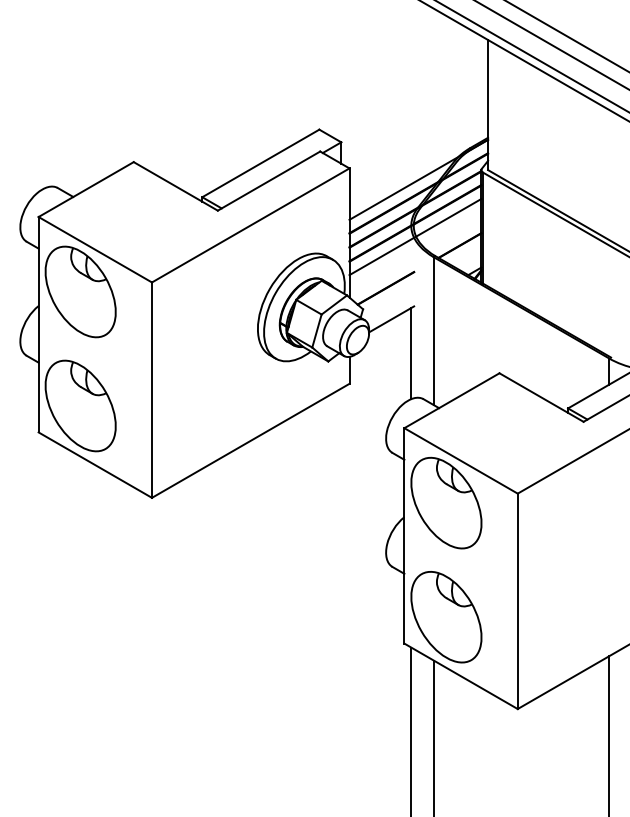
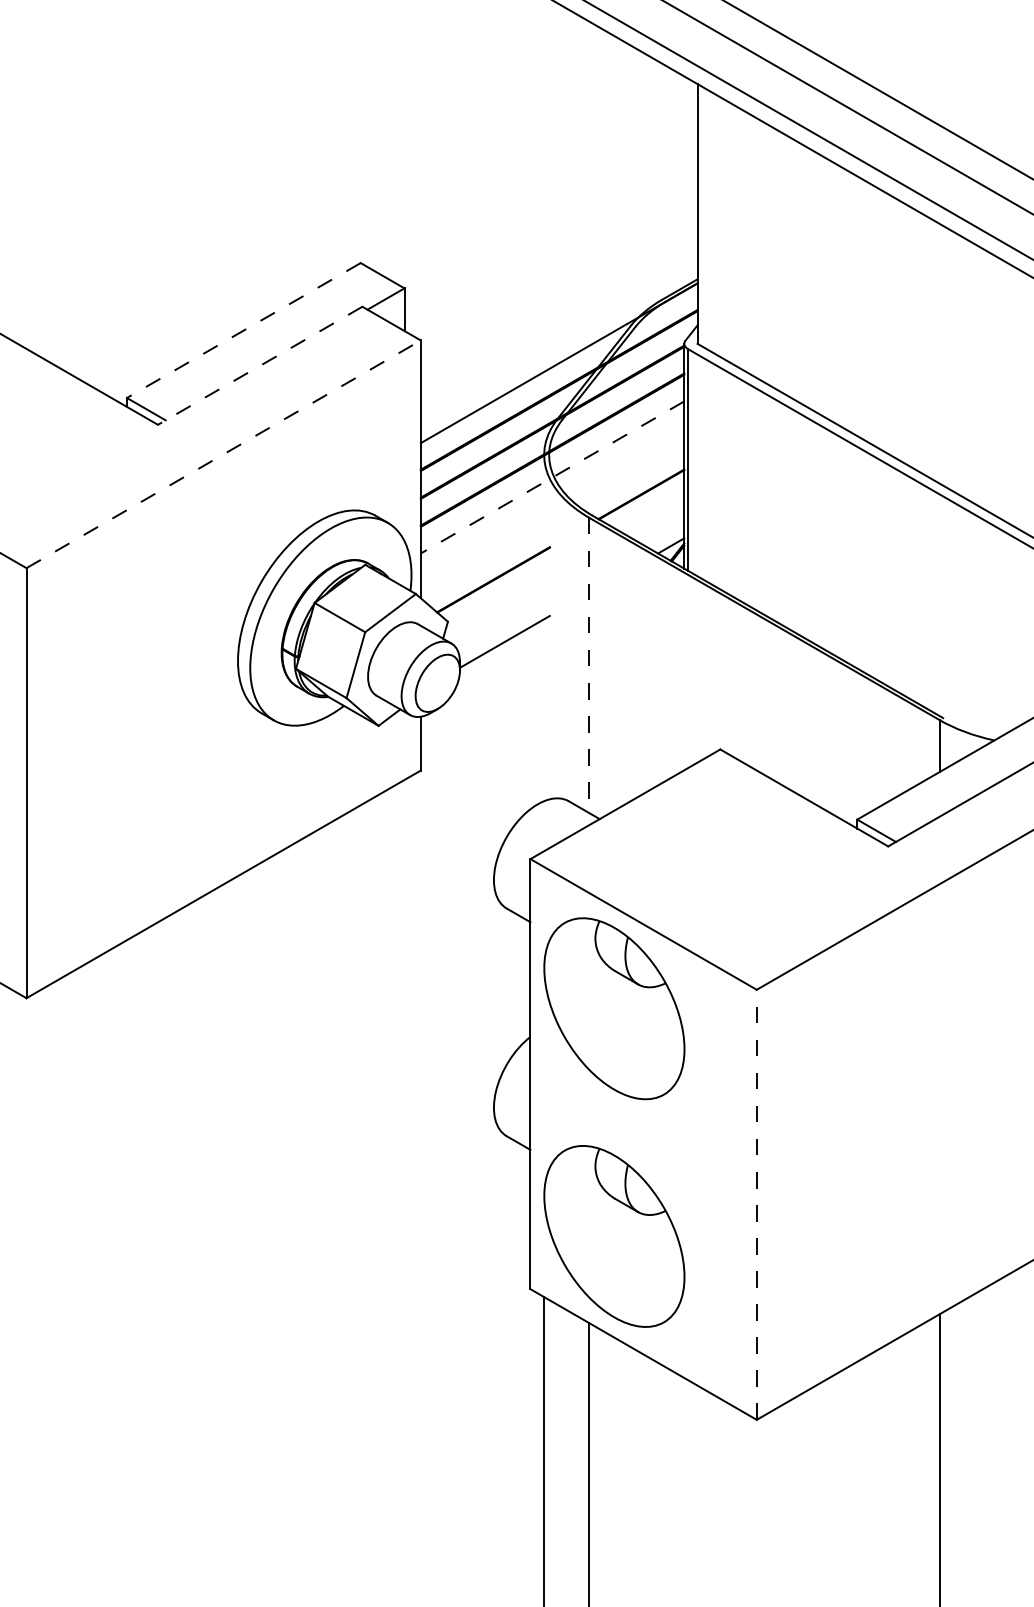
line: (260, 163) -> (243, 330), solid -> dashed
line: (268, 181) -> (259, 366), solid -> dashed
line: (251, 225) -> (225, 454), solid -> dashed
line: (415, 237) -> (552, 478), solid -> dashed
line: (433, 331) -> (588, 666), solid -> dashed
line: (411, 353) -> (544, 709), removed
line: (517, 601) -> (756, 1205), solid -> dashed

